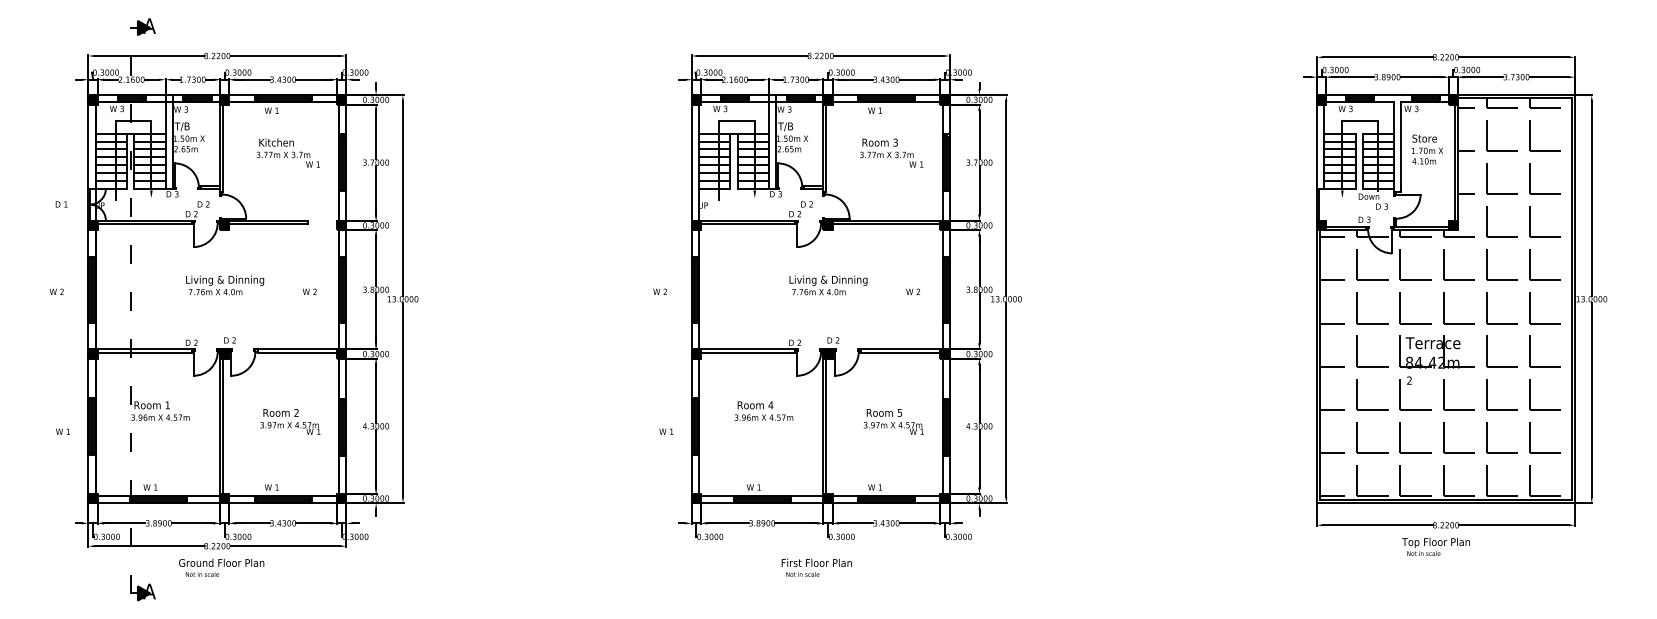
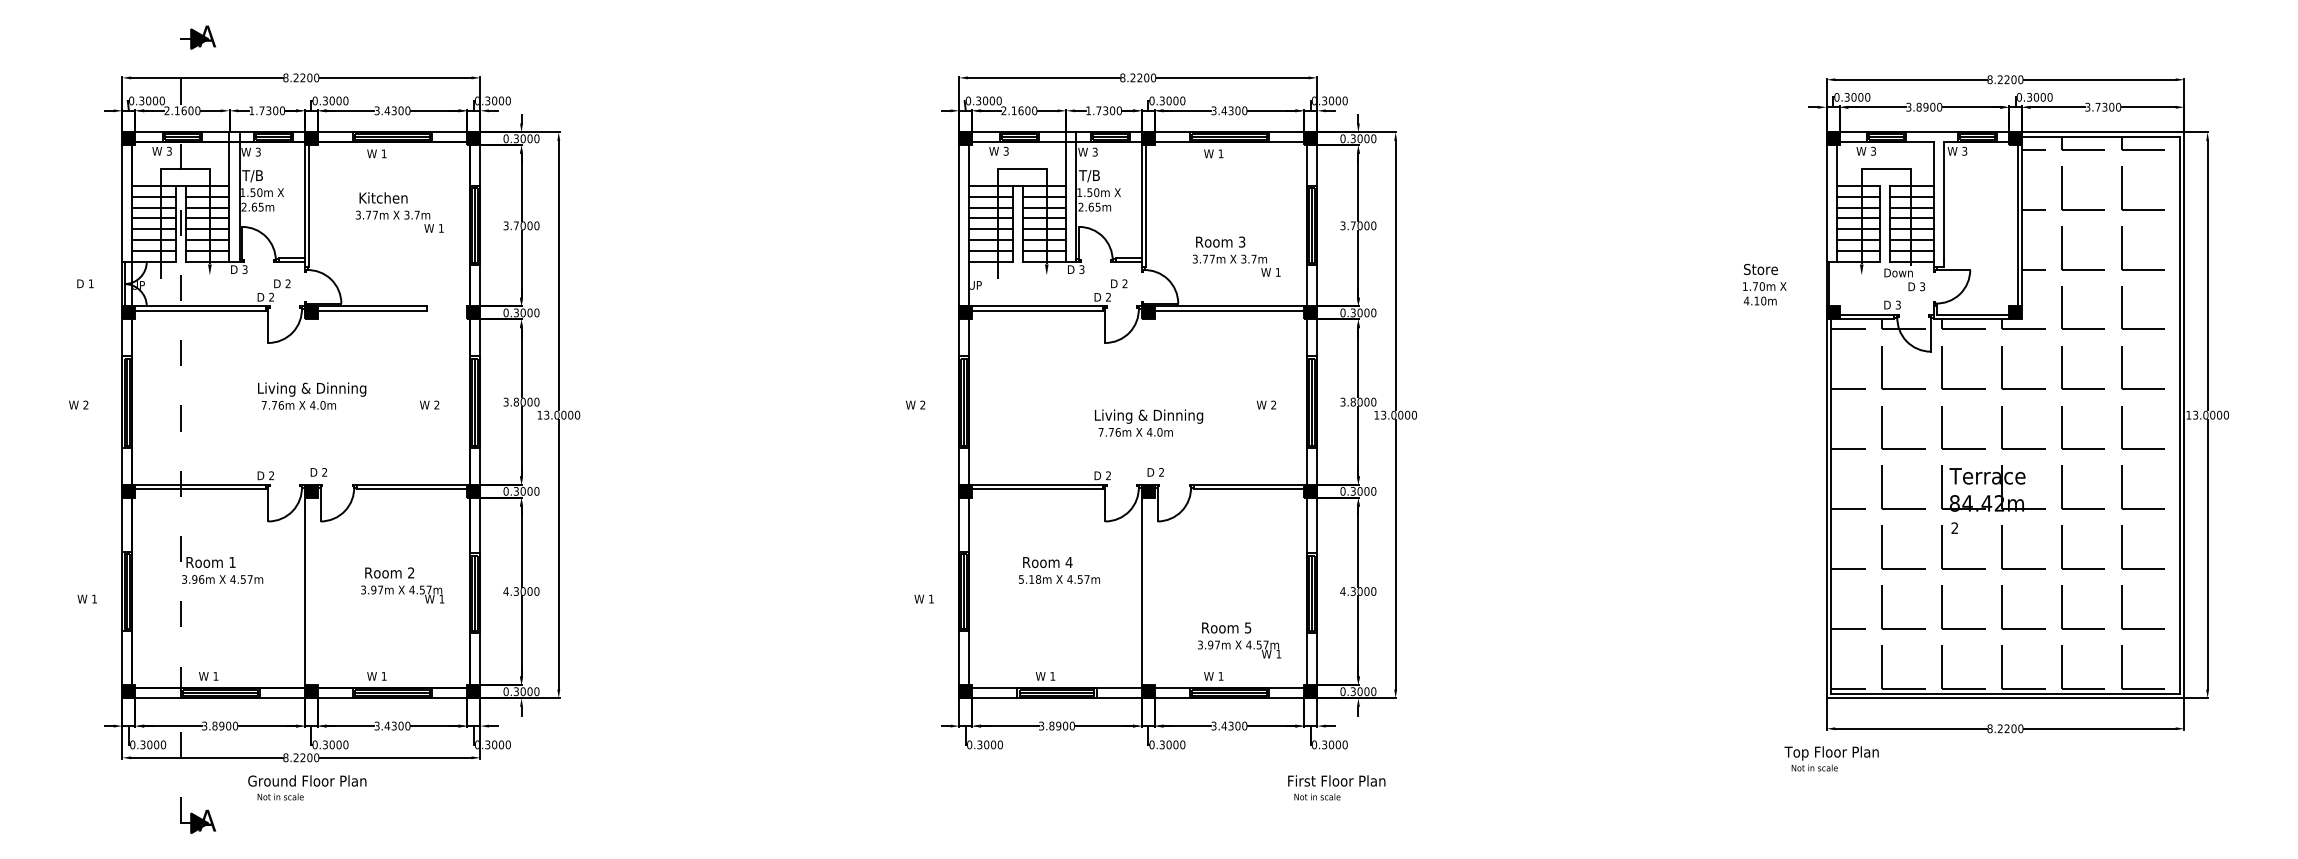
text: (1427, 149) -> (1764, 284), moved
text: (891, 153) -> (1236, 256), moved
text: (828, 284) -> (1149, 422), moved
text: (743, 417) -> (1030, 579), 3.96m -> 5.18m
text: (893, 421) -> (1239, 640), moved
line: (223, 426) -> (309, 591), removed
line: (826, 426) -> (1146, 591), removed
text: (1435, 546) -> (1831, 758), moved
text: (816, 567) -> (1336, 787), moved

